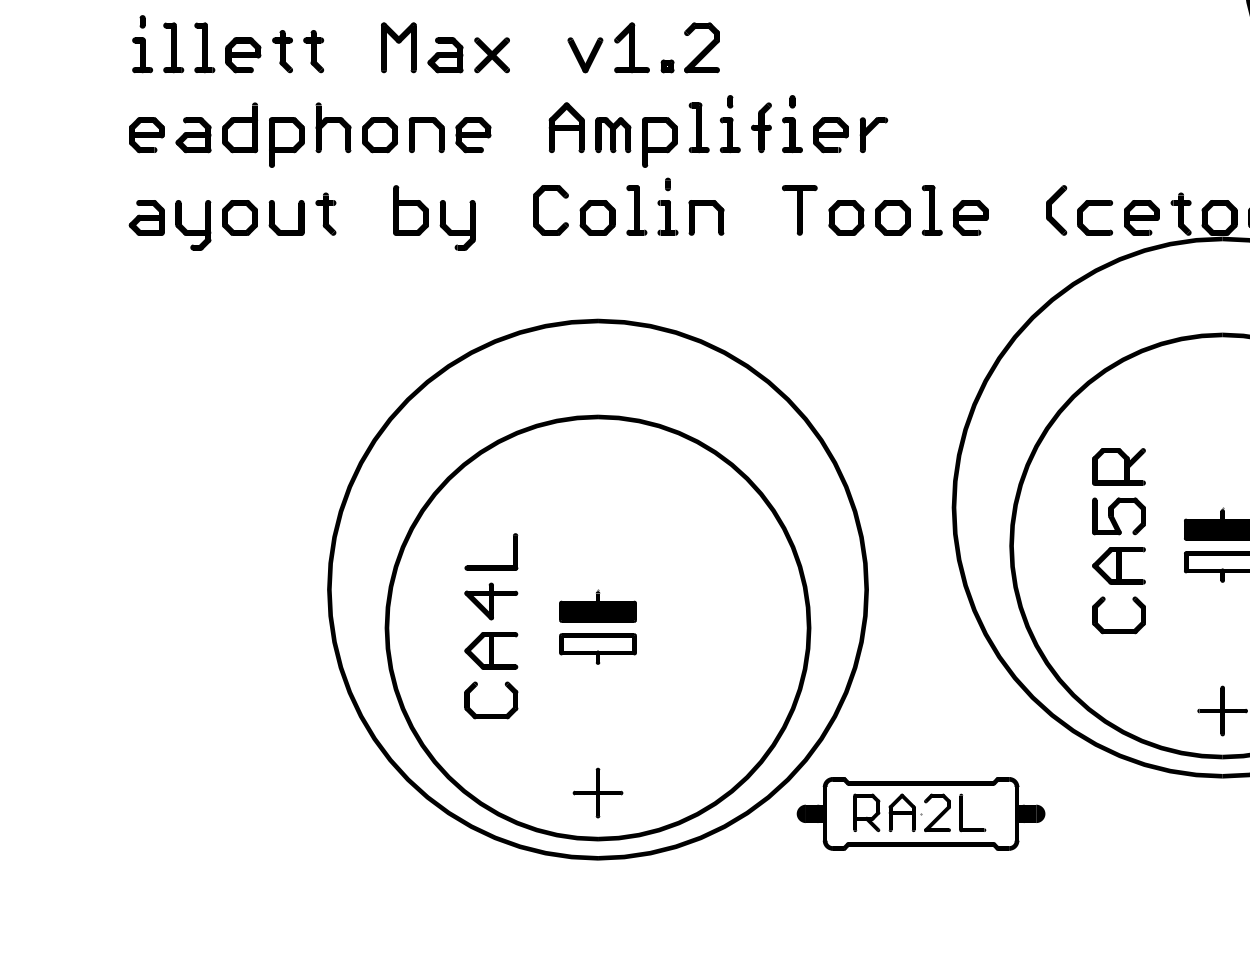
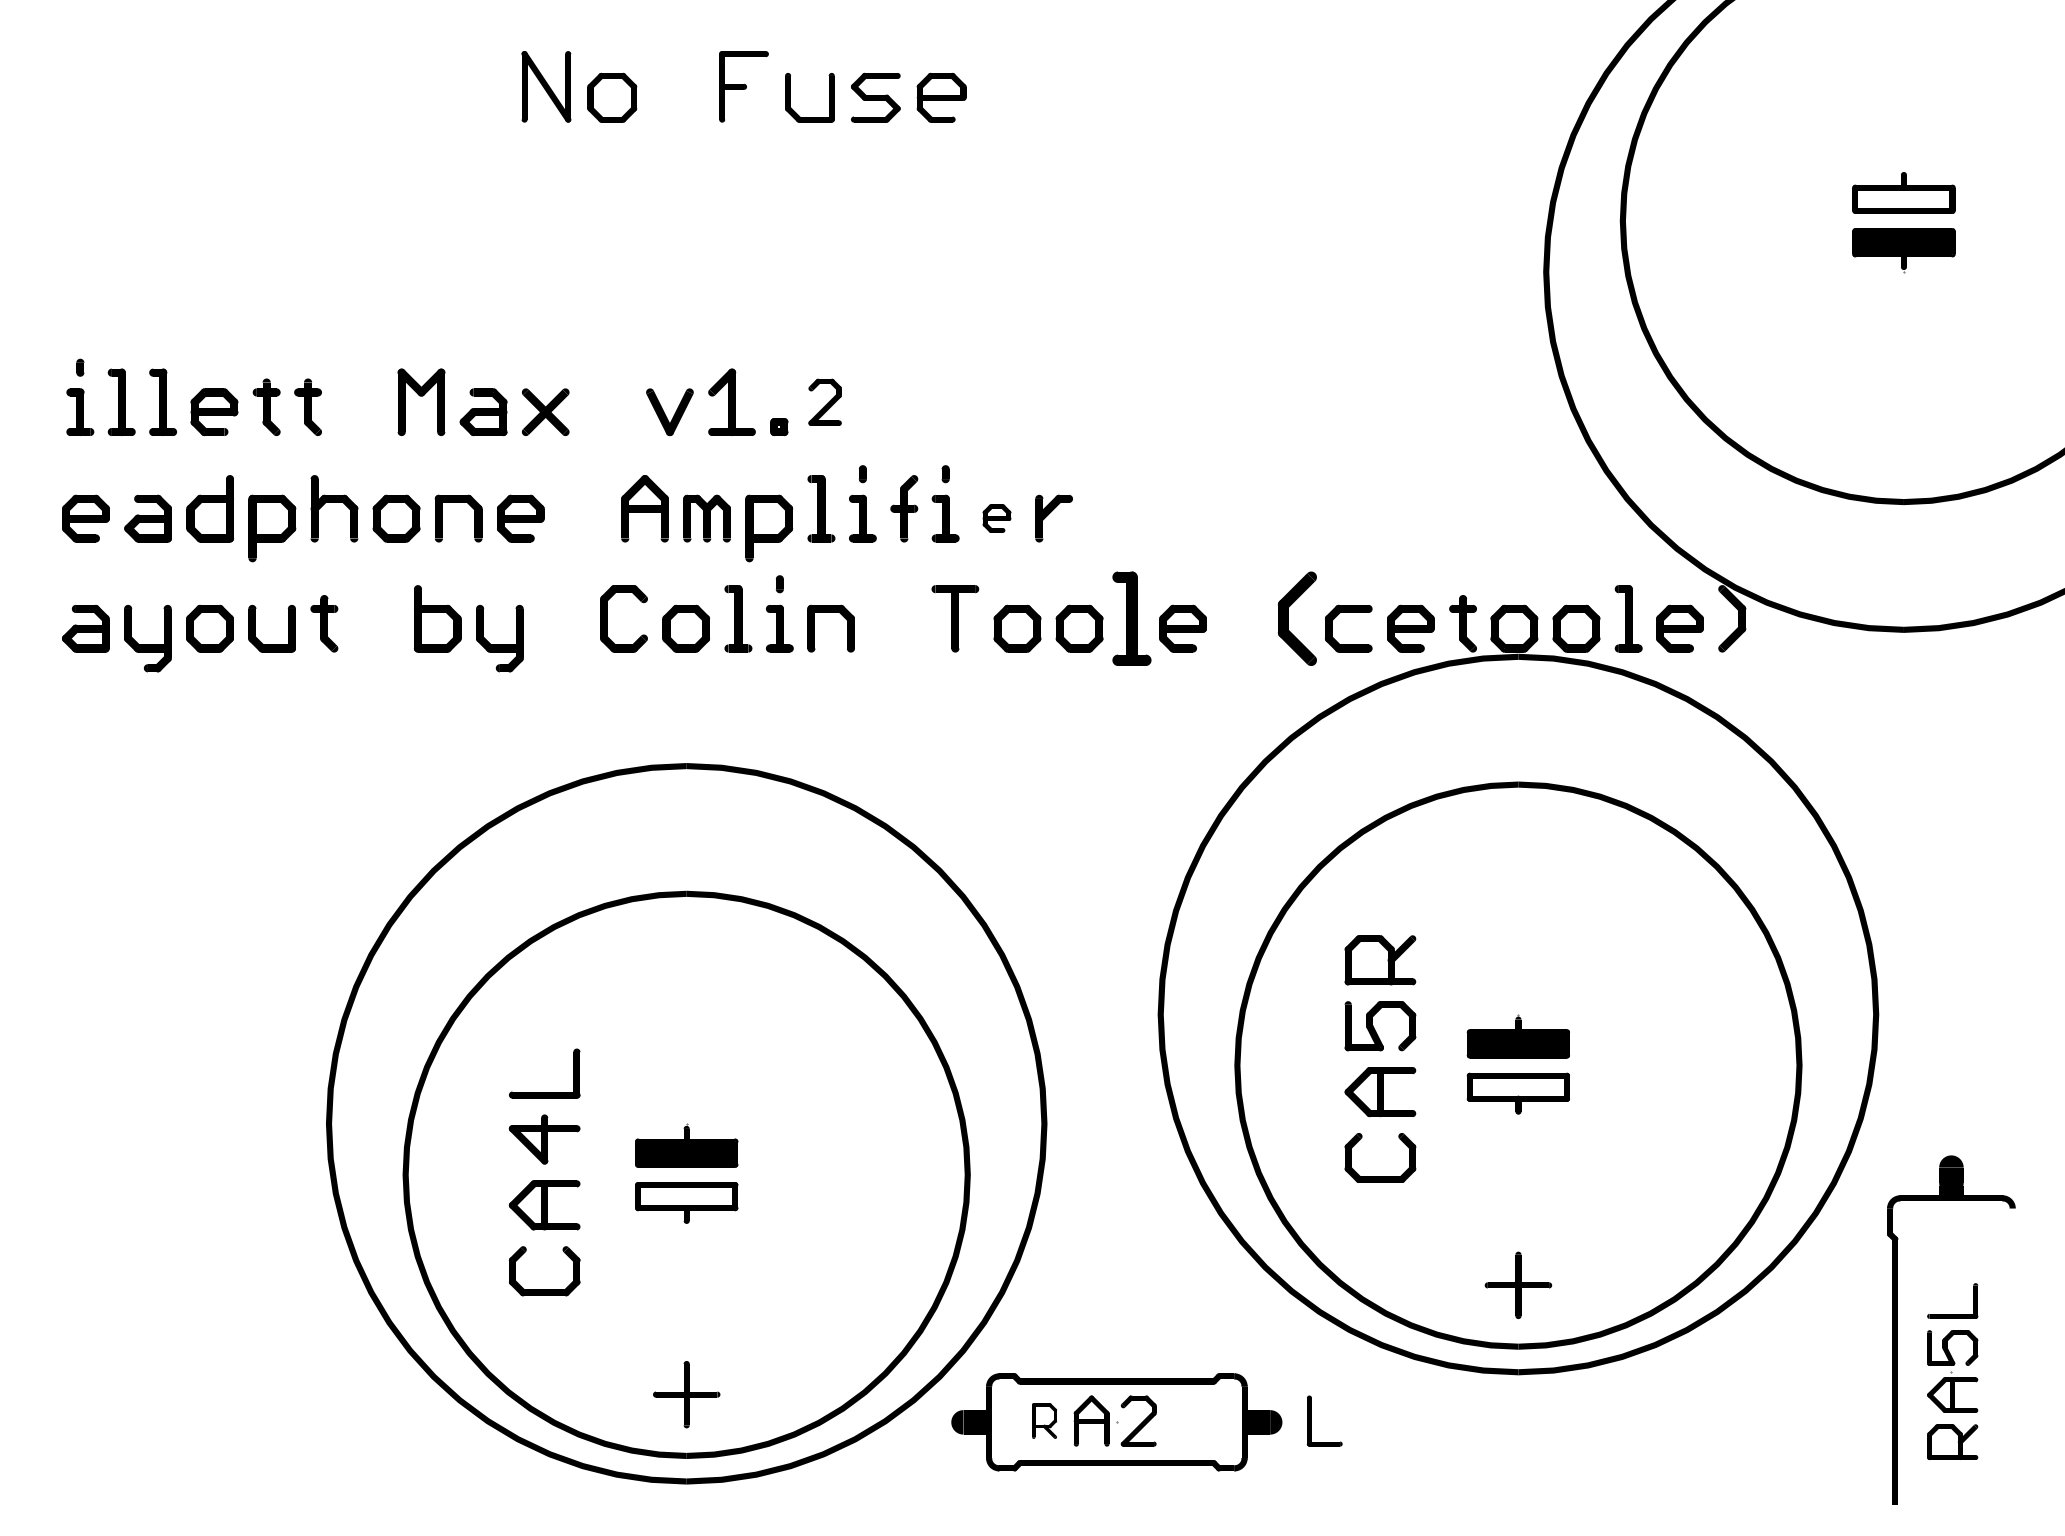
part: (701, 47) -> (824, 402), size x0.7
part: (830, 135) -> (996, 518), size x0.6
part: (932, 210) -> (1131, 618), size x1.4
part: (1056, 210) -> (1297, 618), size x1.4
part: (866, 812) -> (1044, 1420), size x0.7
part: (962, 812) -> (1311, 1420), moved

